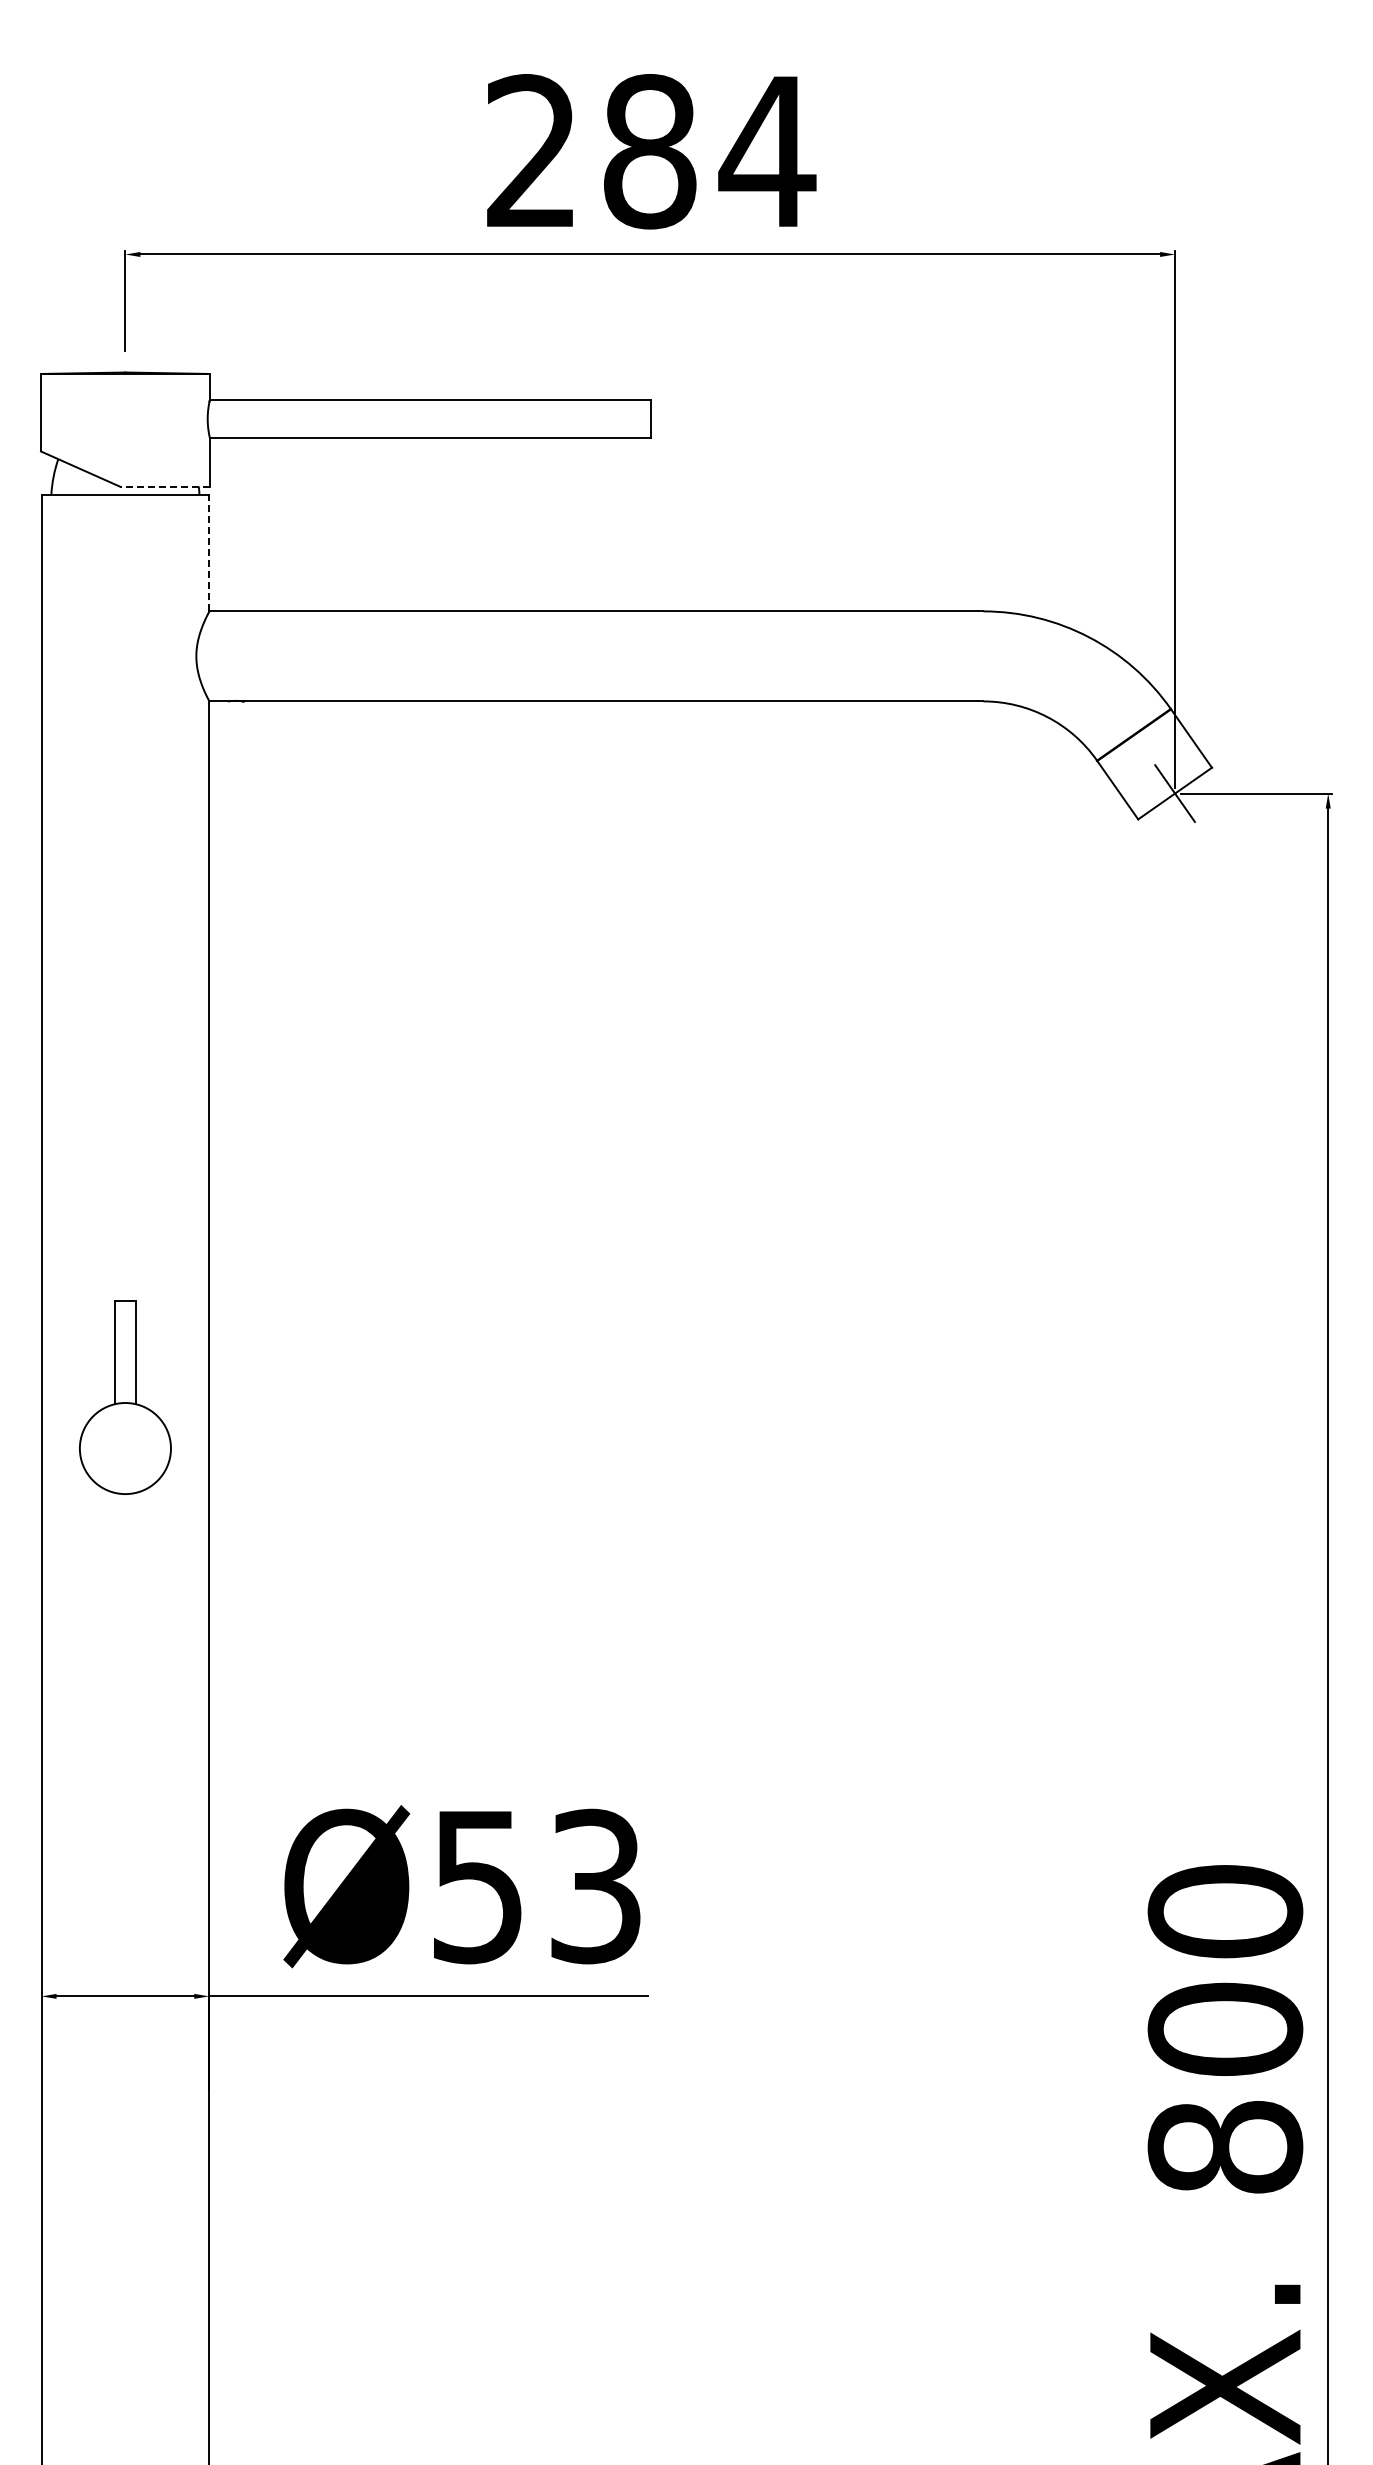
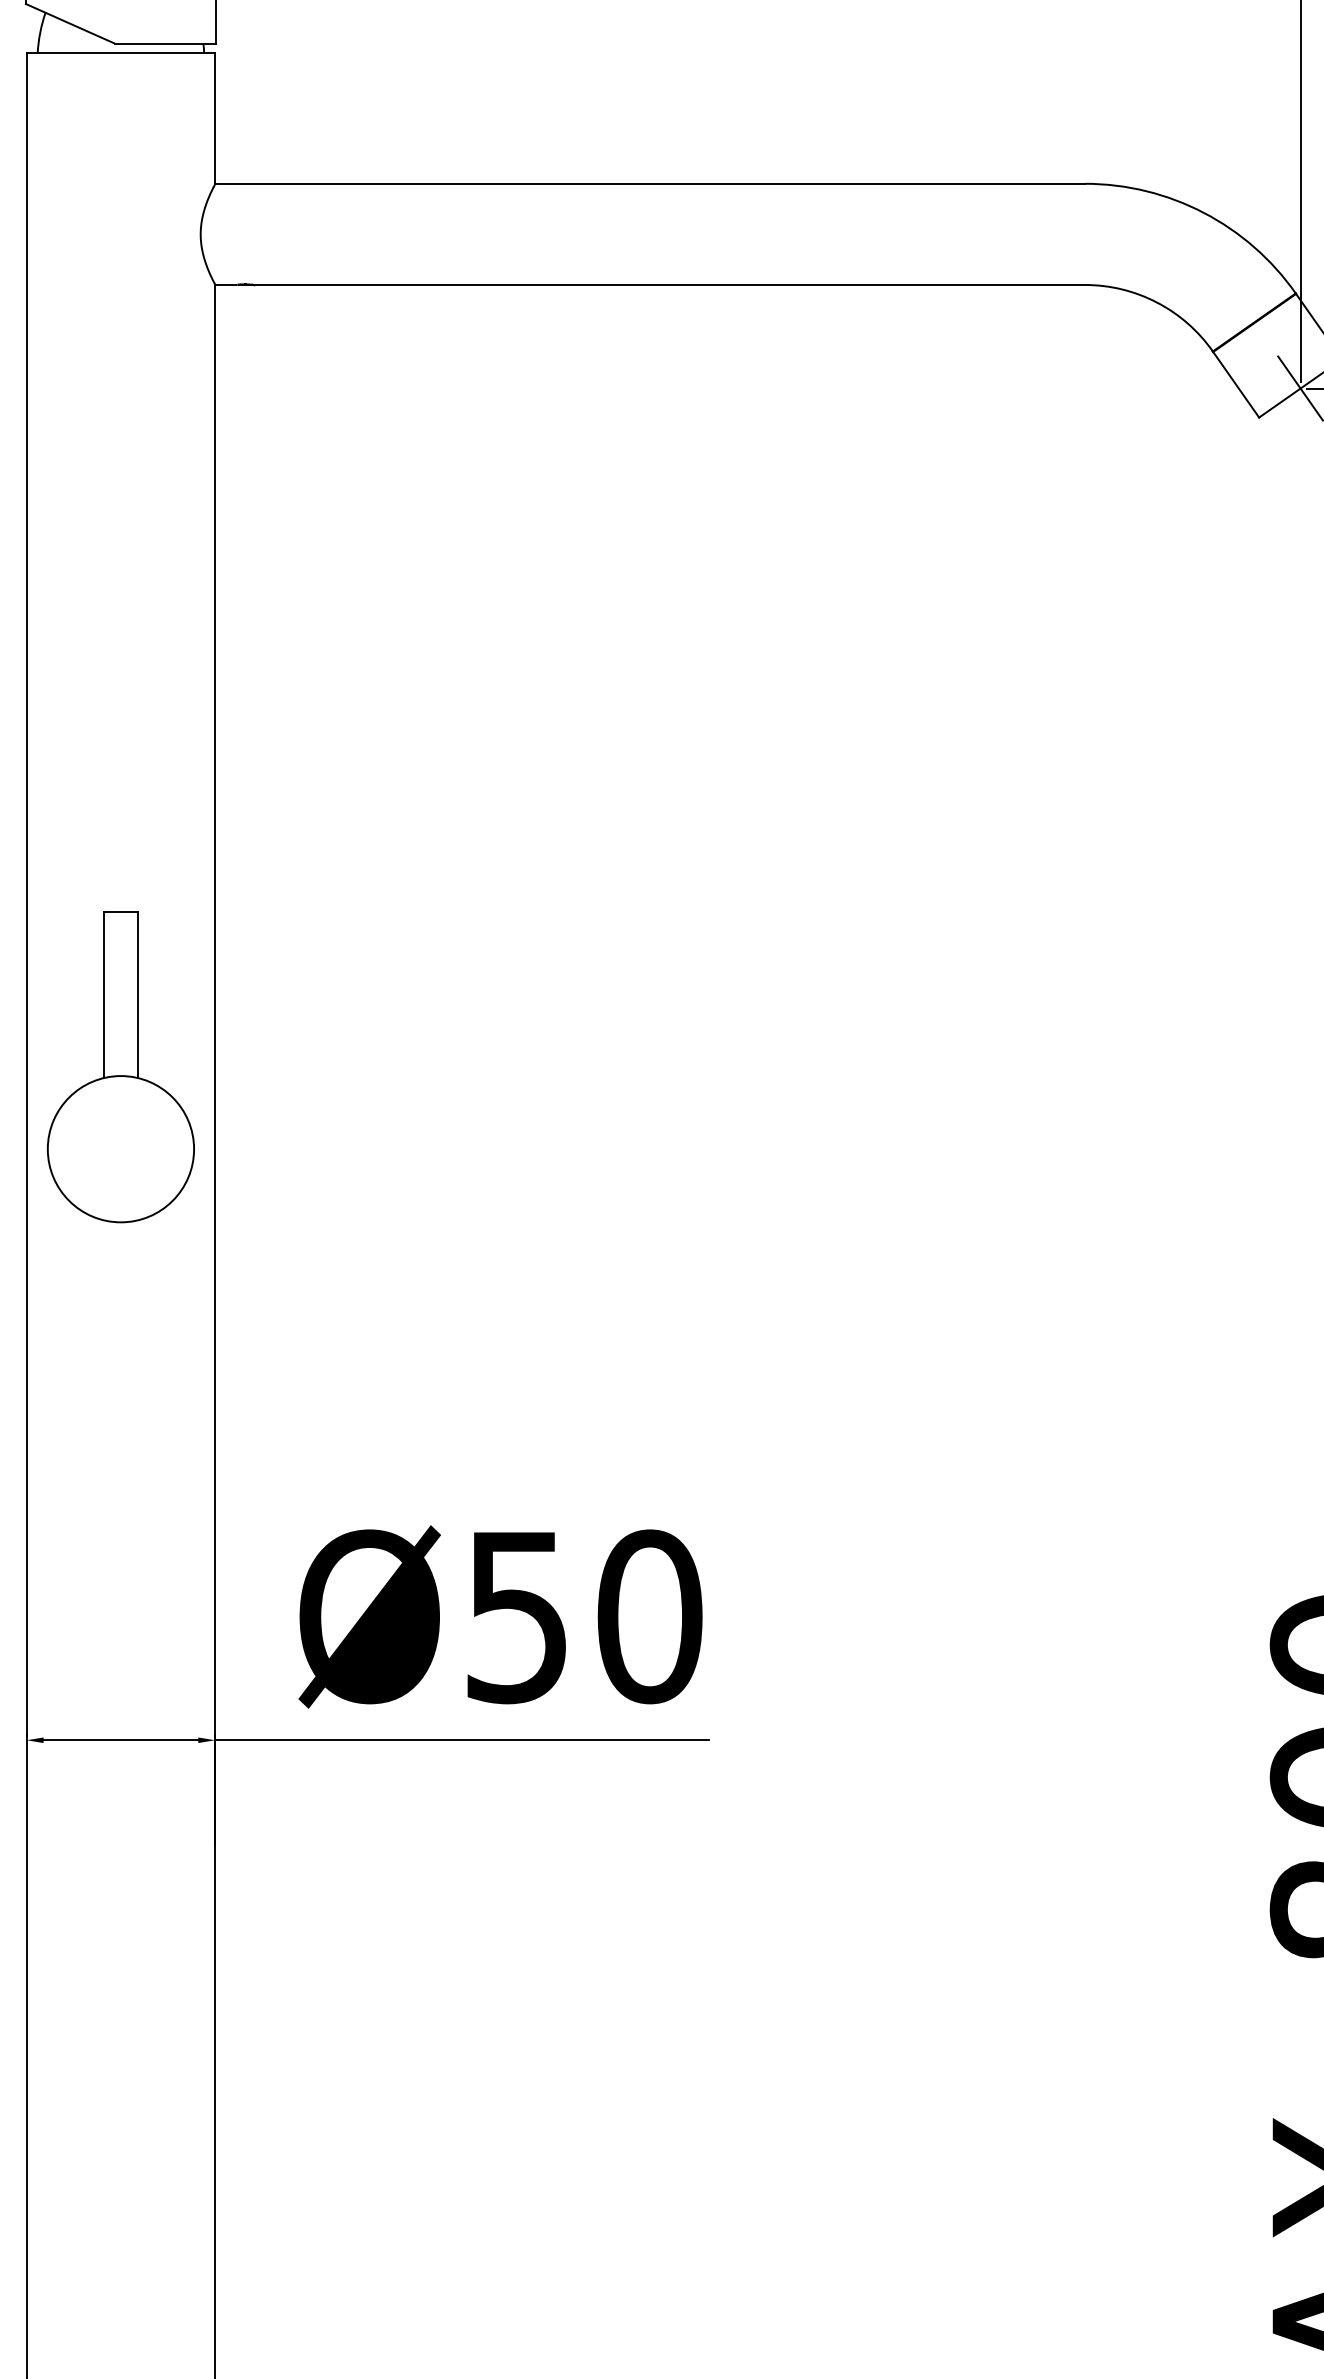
line: (164, 486) -> (164, 43), dashed -> solid
line: (209, 552) -> (215, 117), dashed -> solid
part: (125, 1397) -> (121, 1067), size x1.43
text: (595, 1886) -> (649, 1616), Ø53 -> Ø50

